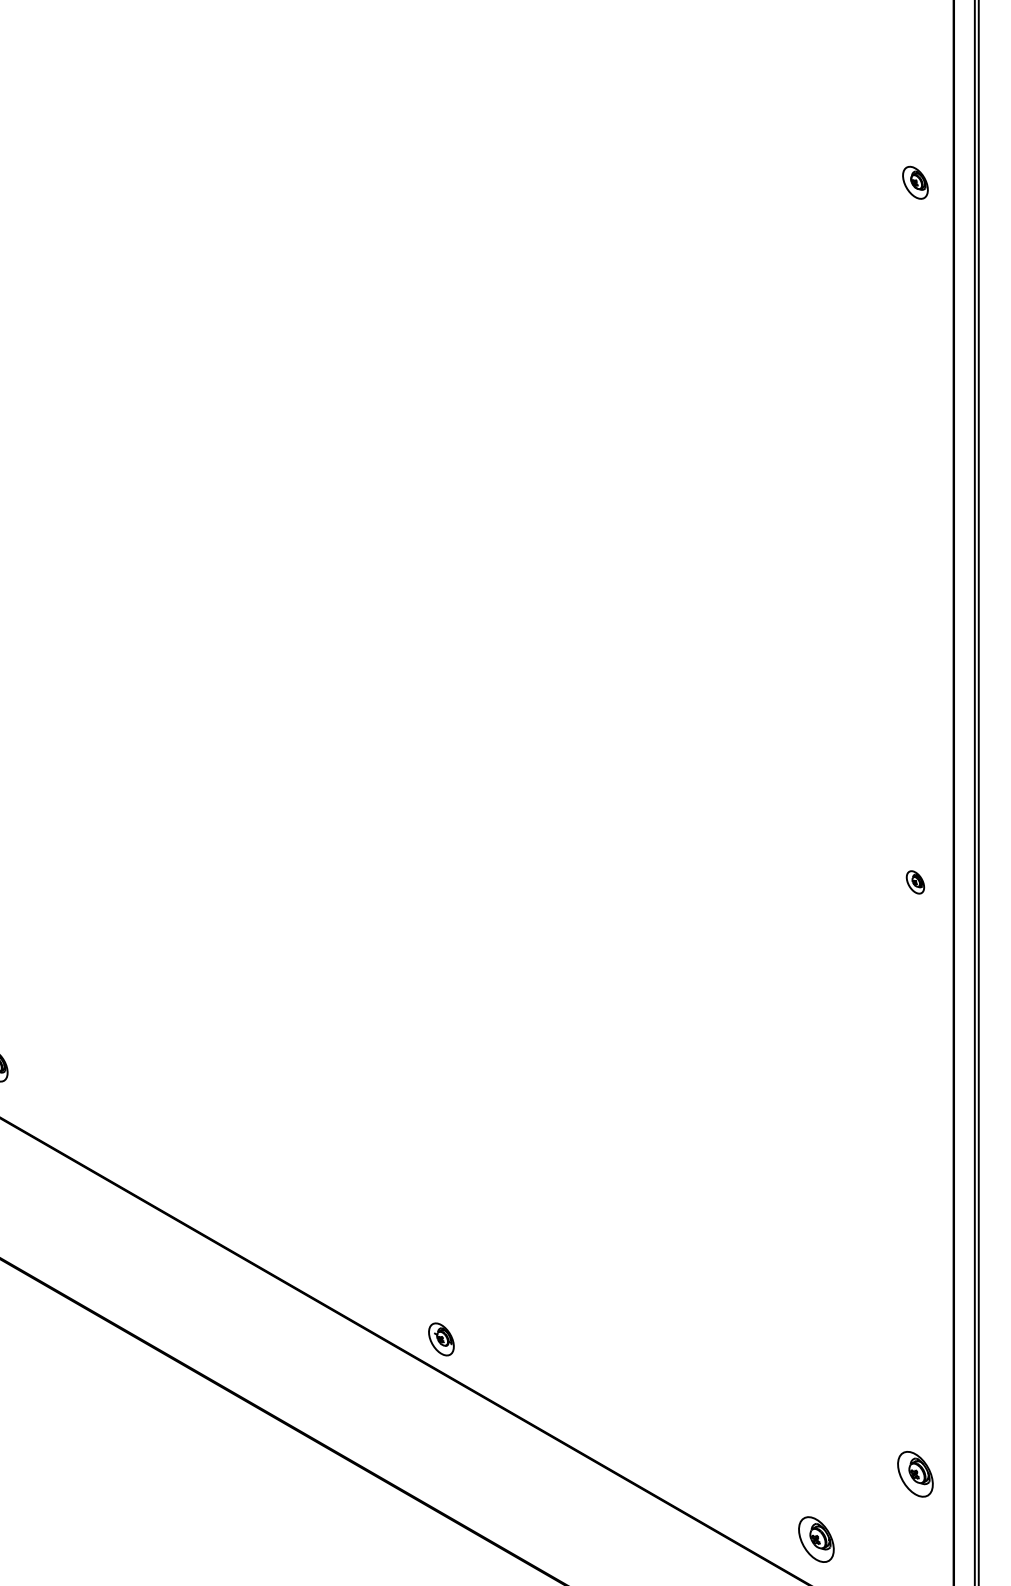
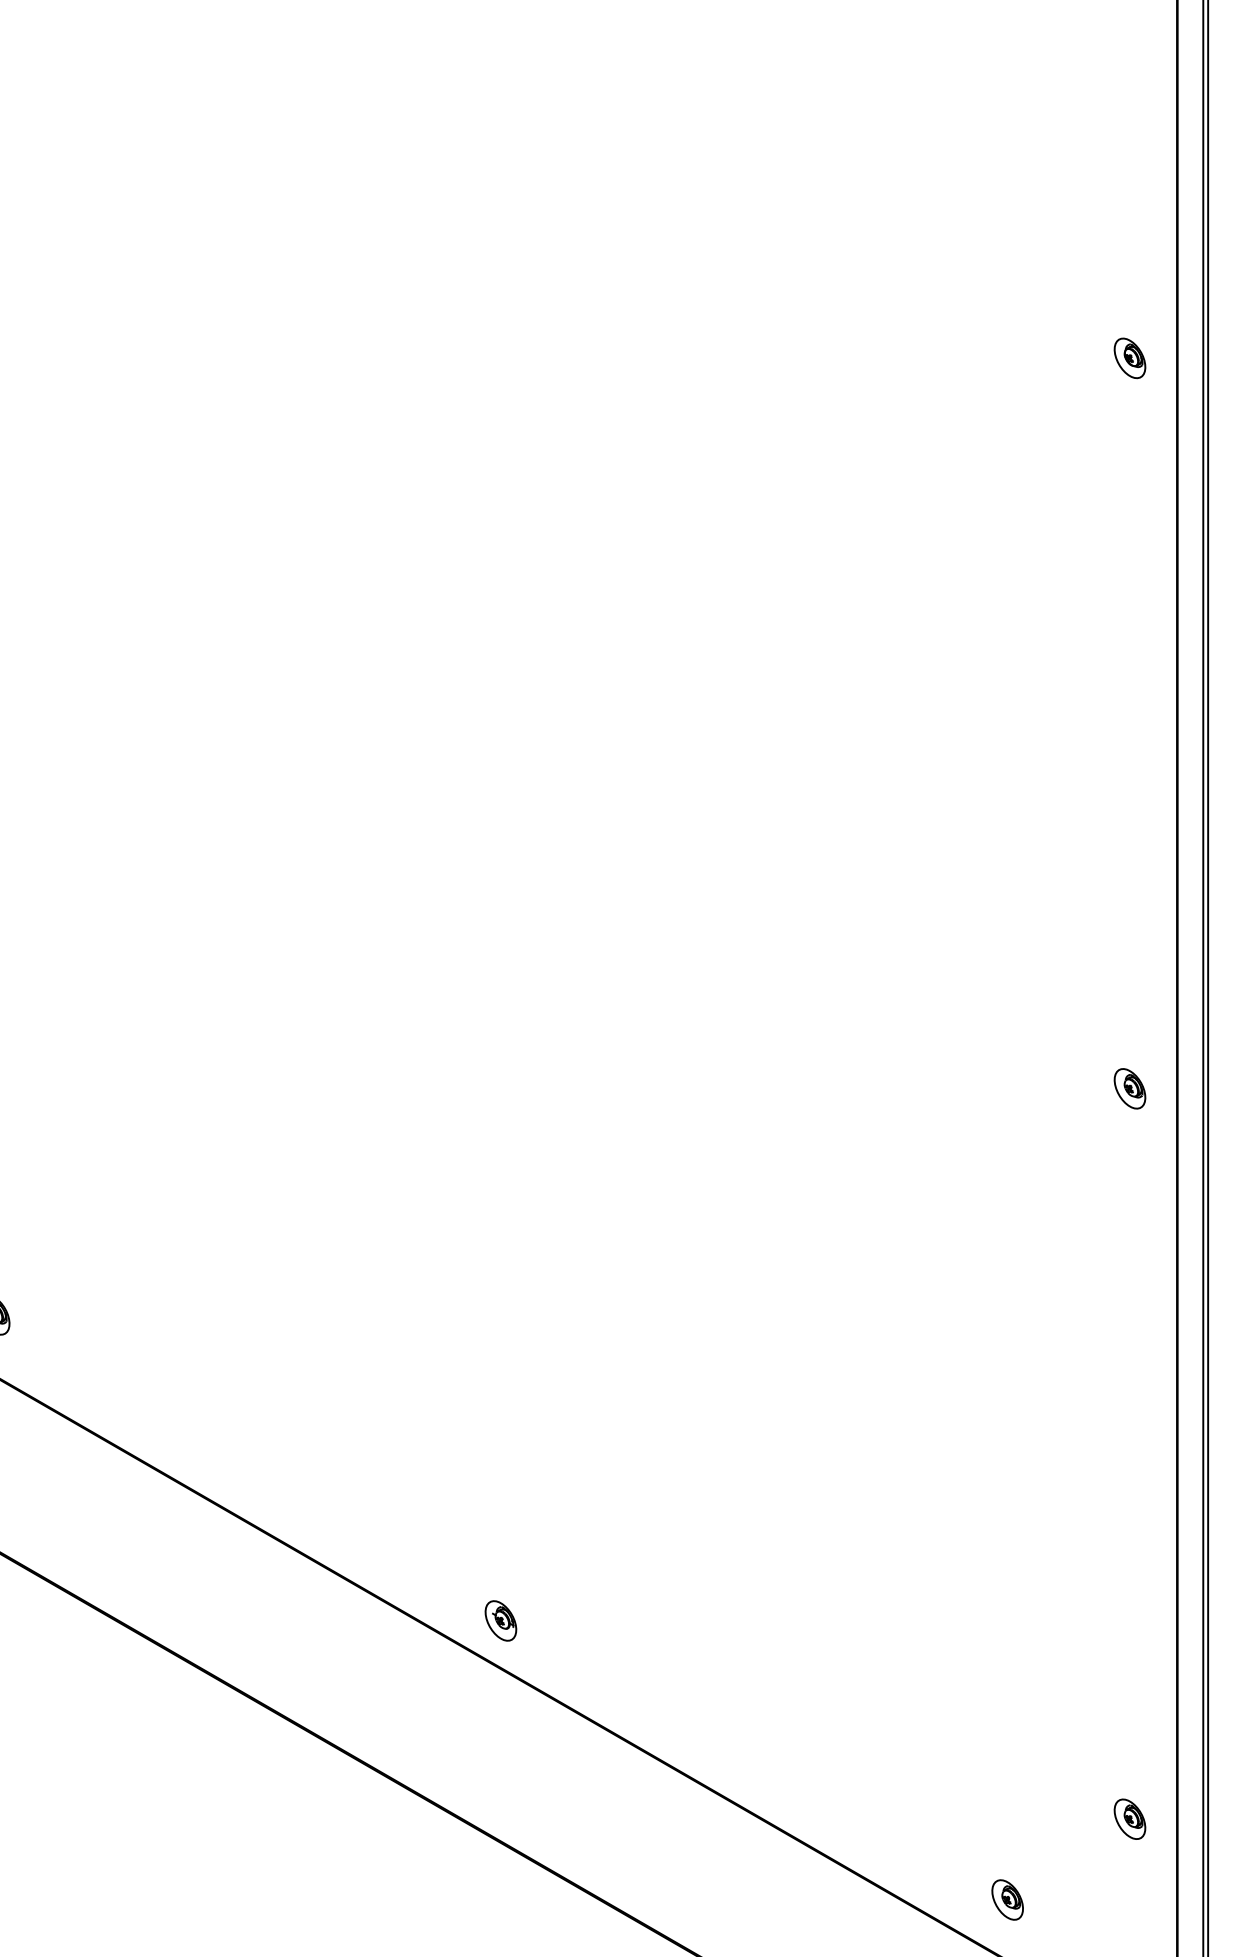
part: (915, 182) -> (1129, 358), moved
part: (915, 882) -> (1129, 1088), size x1.43
part: (441, 1339) -> (500, 1620), moved
part: (915, 1473) -> (1129, 1818), size x0.71
part: (816, 1539) -> (1007, 1899), size x0.71

